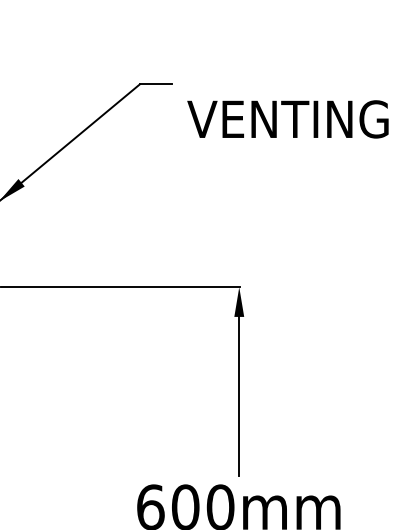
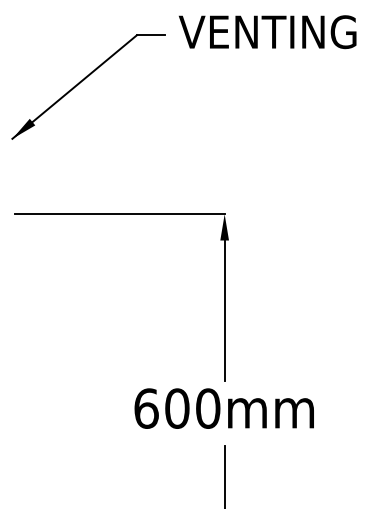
text: (287, 119) -> (267, 32), moved

